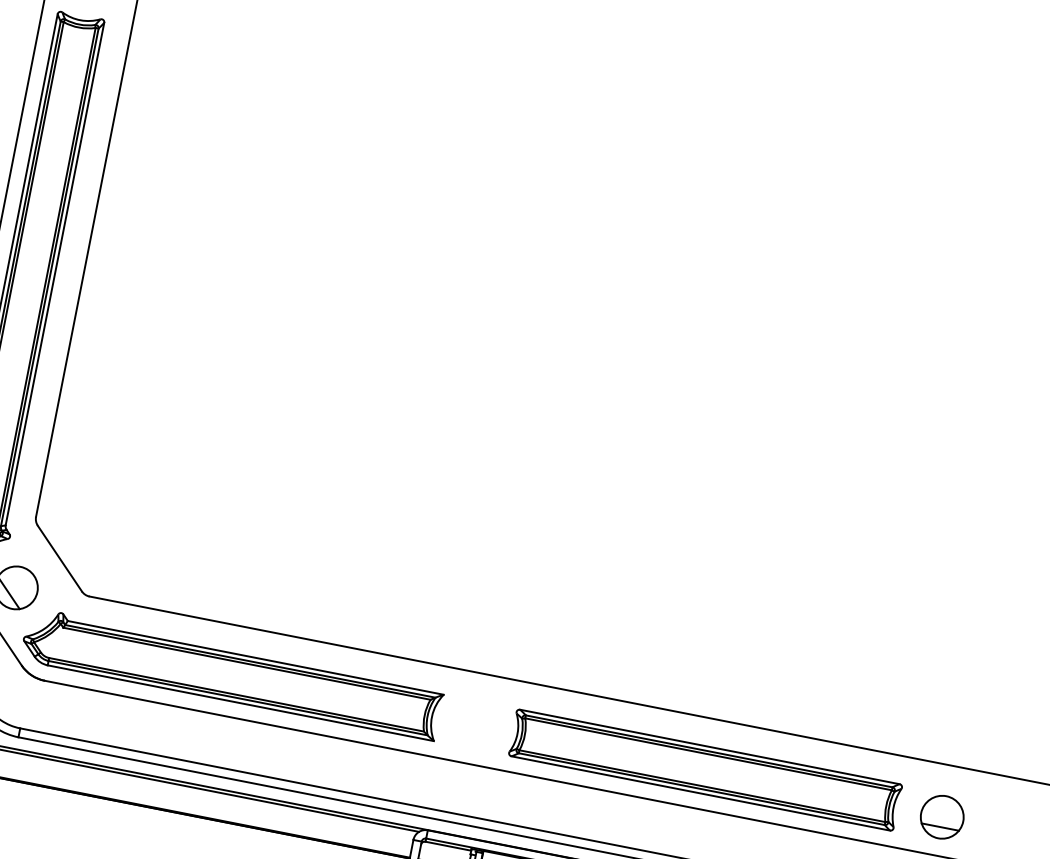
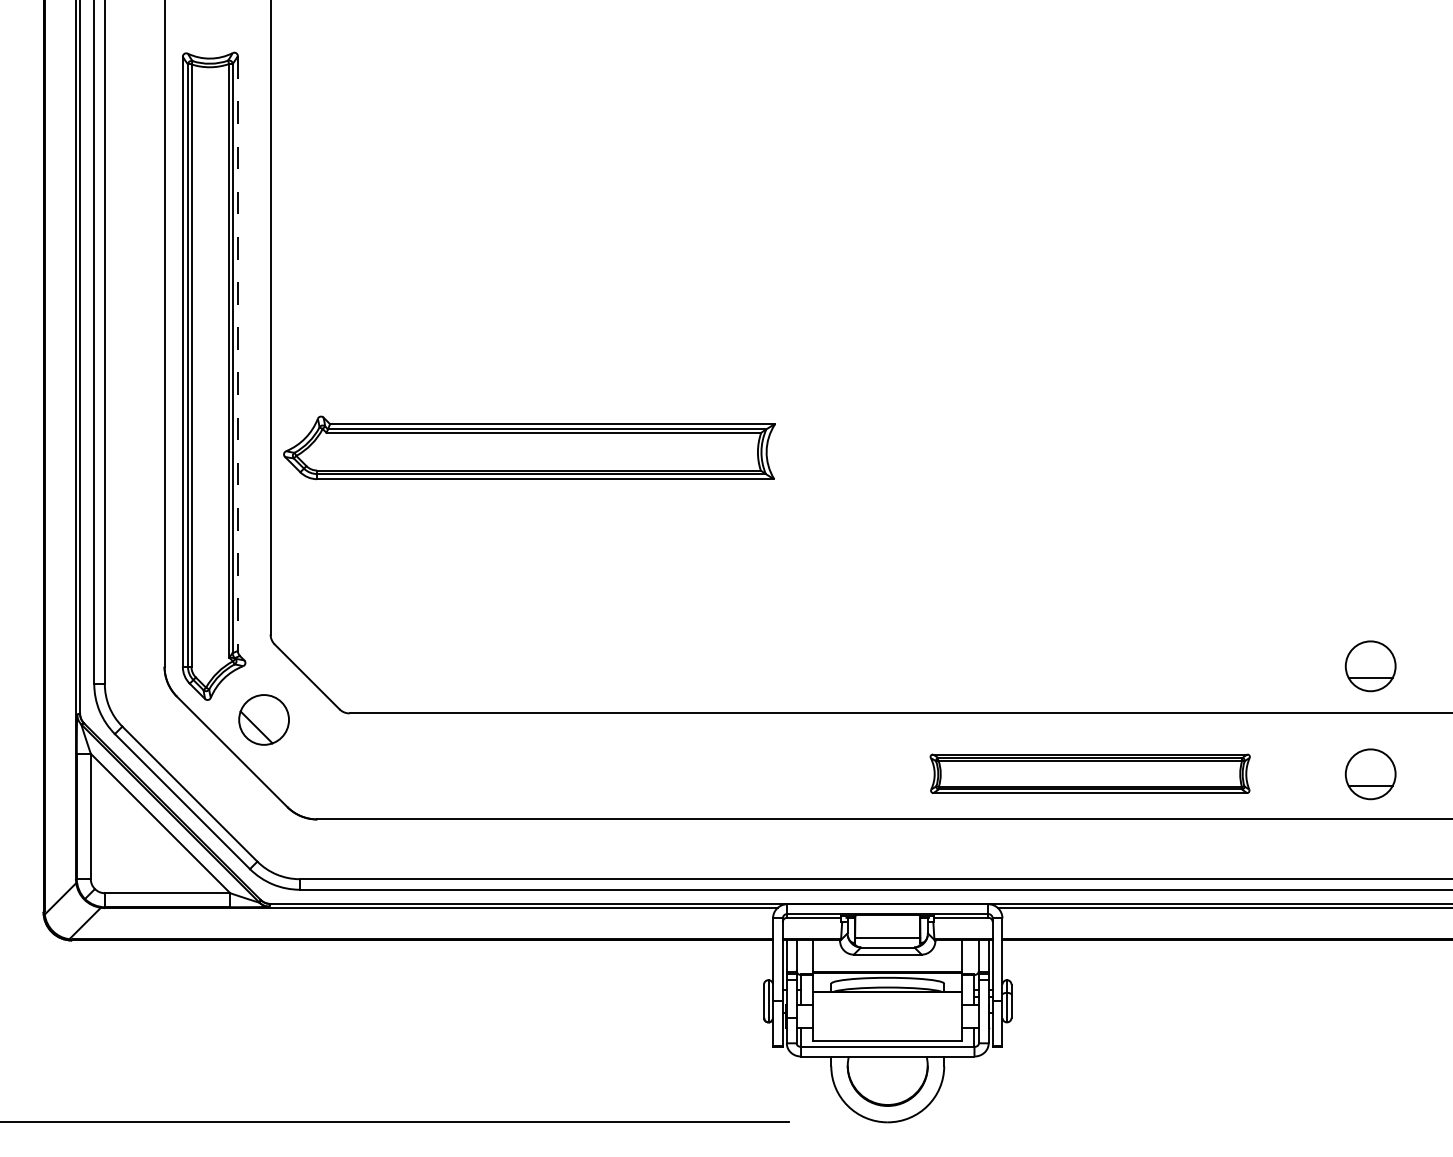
line: (54, 274) -> (237, 354), solid -> dashed
part: (232, 673) -> (529, 447), moved
part: (959, 726) -> (1370, 666), added
part: (705, 770) -> (1090, 773), size x0.7

